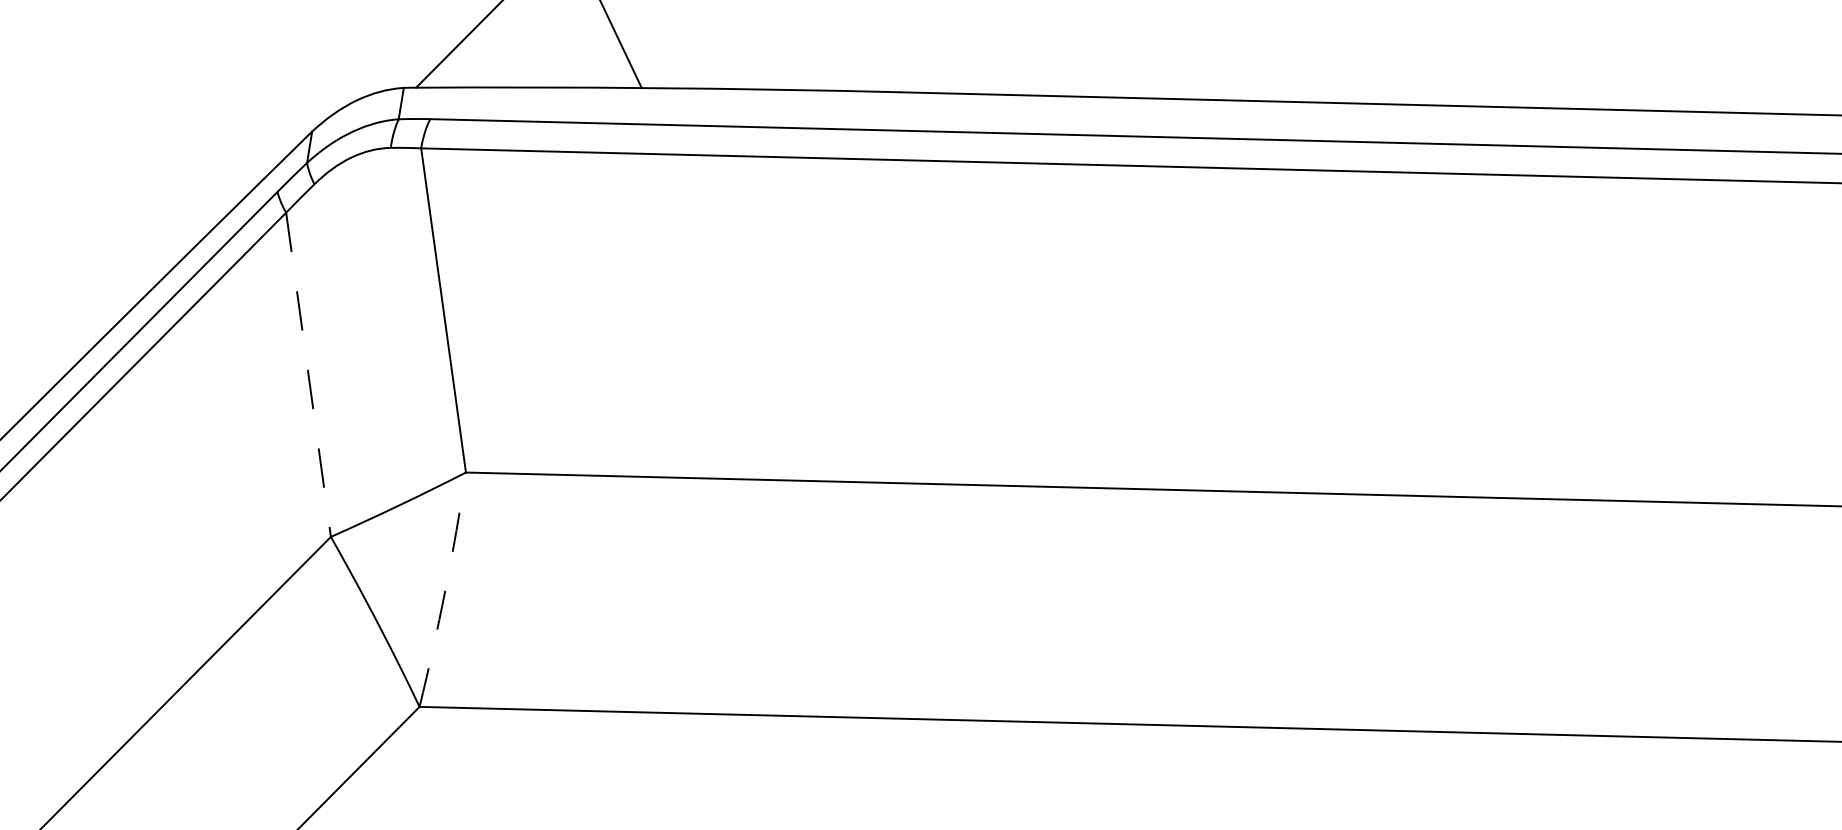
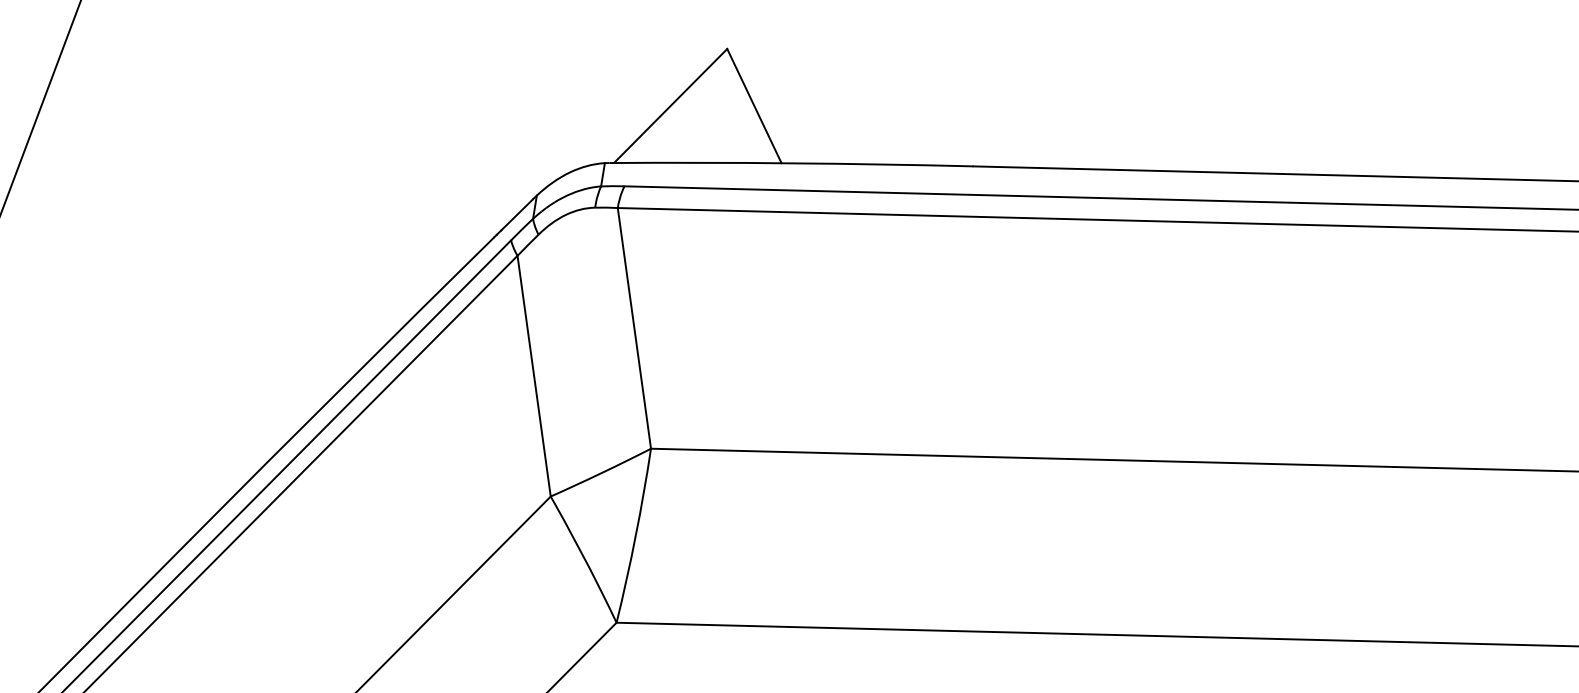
line: (309, 375) -> (534, 376), dashed -> solid
arc: (445, 590) -> (635, 536), dashed -> solid

